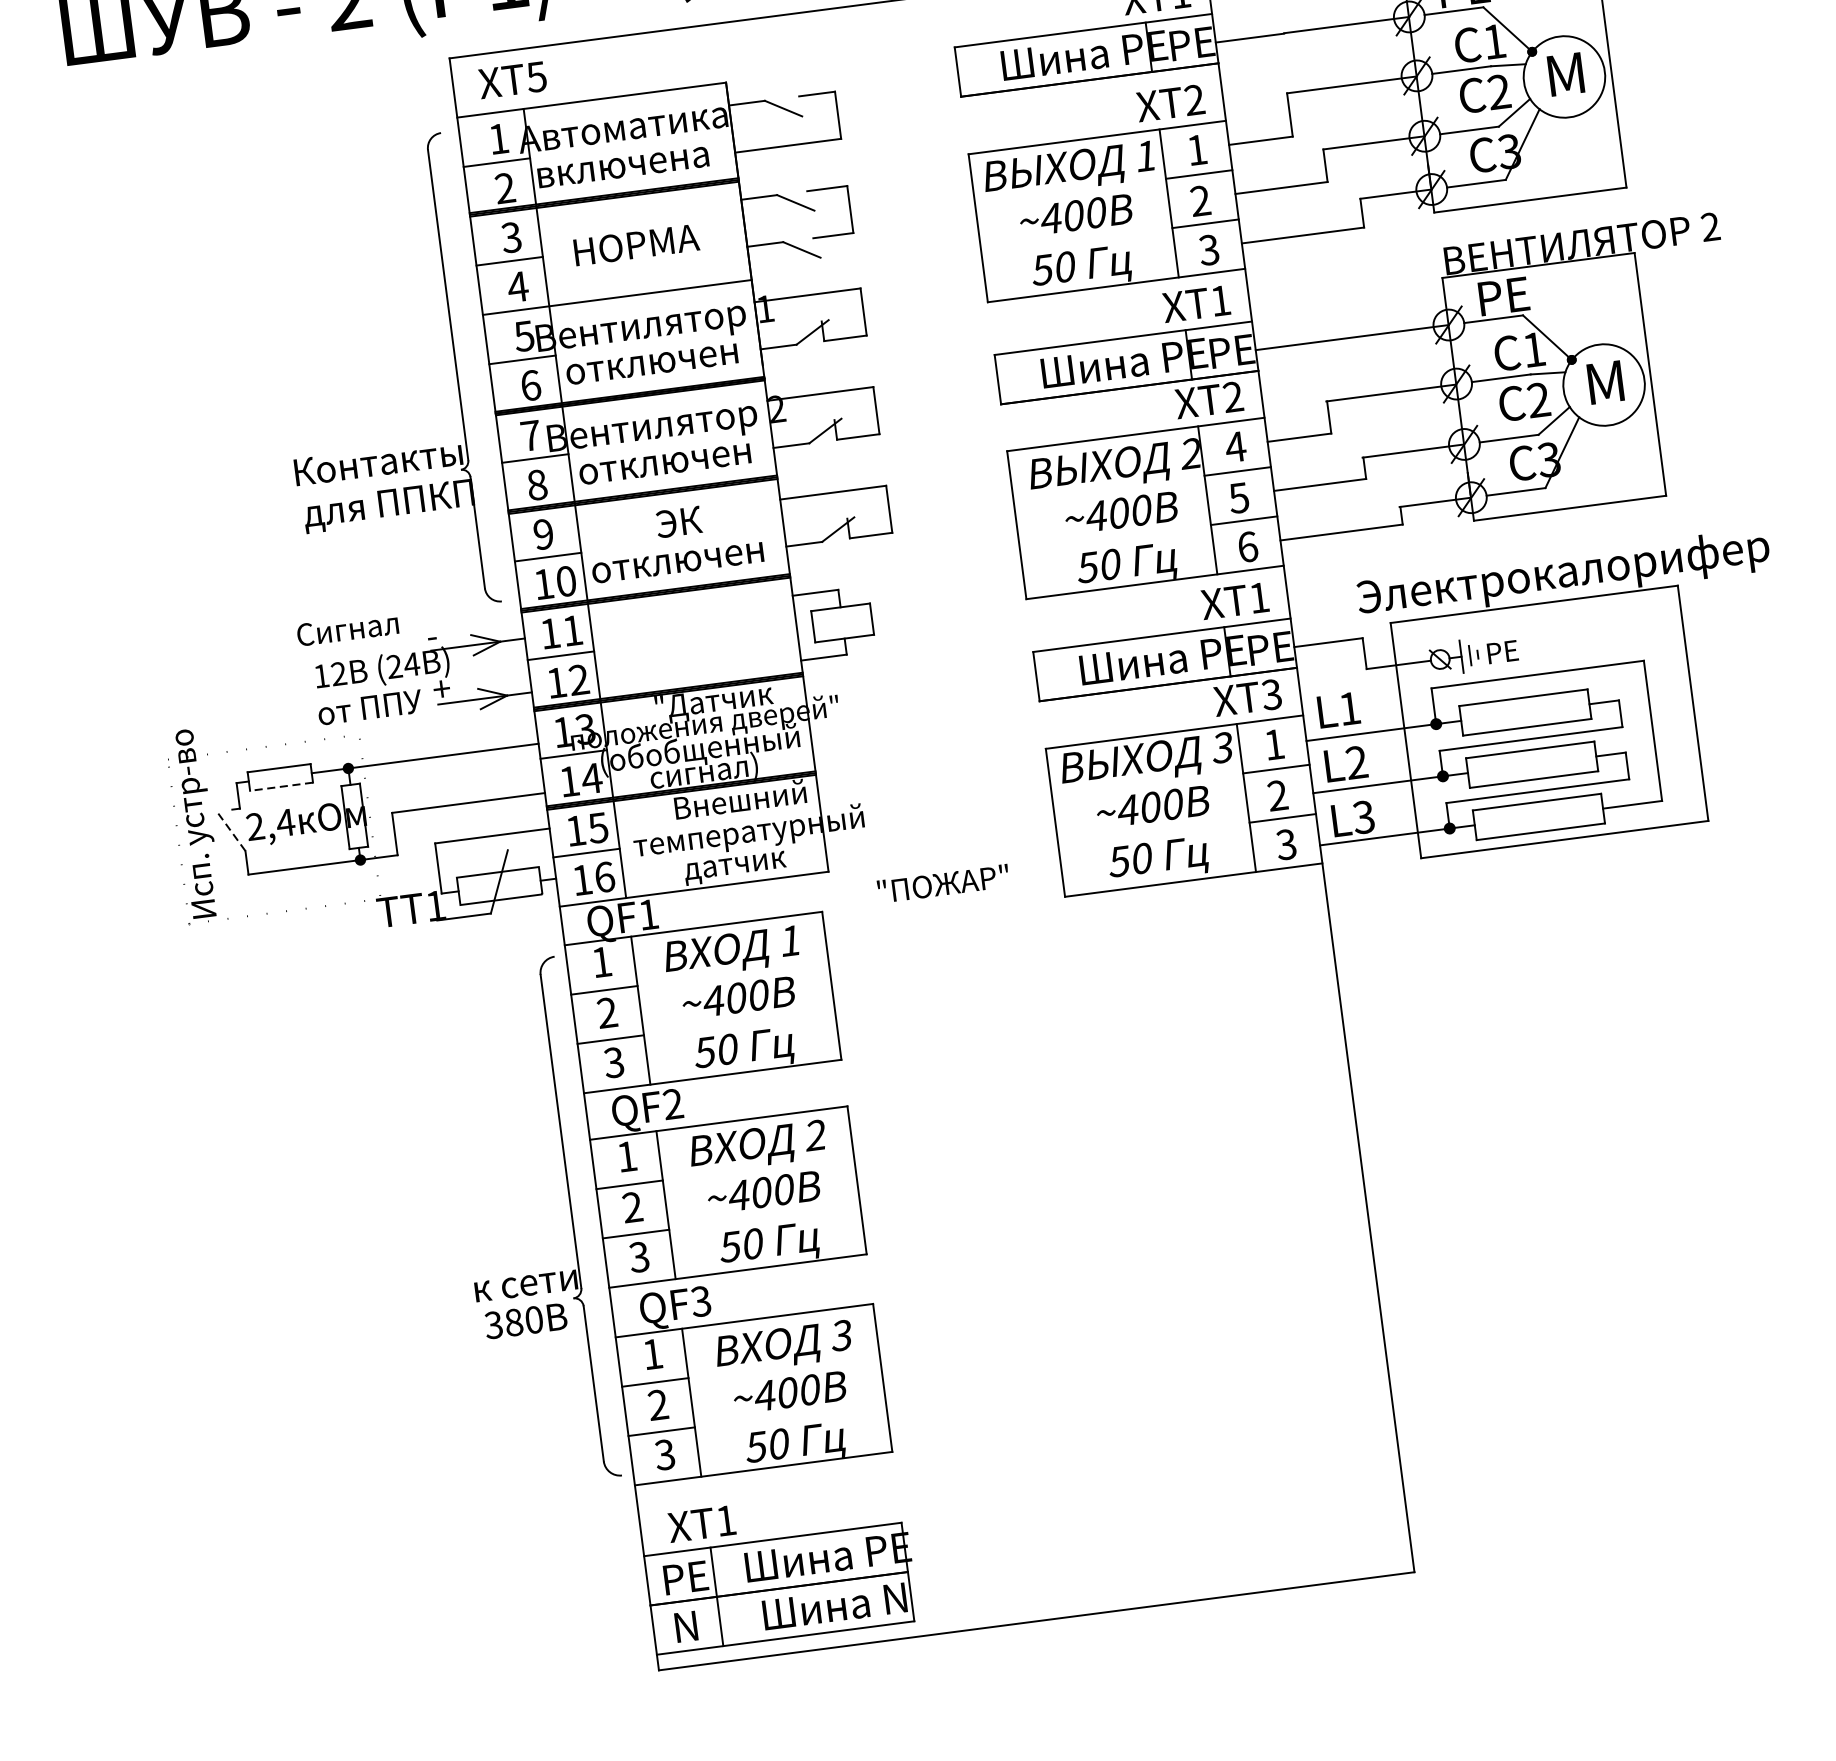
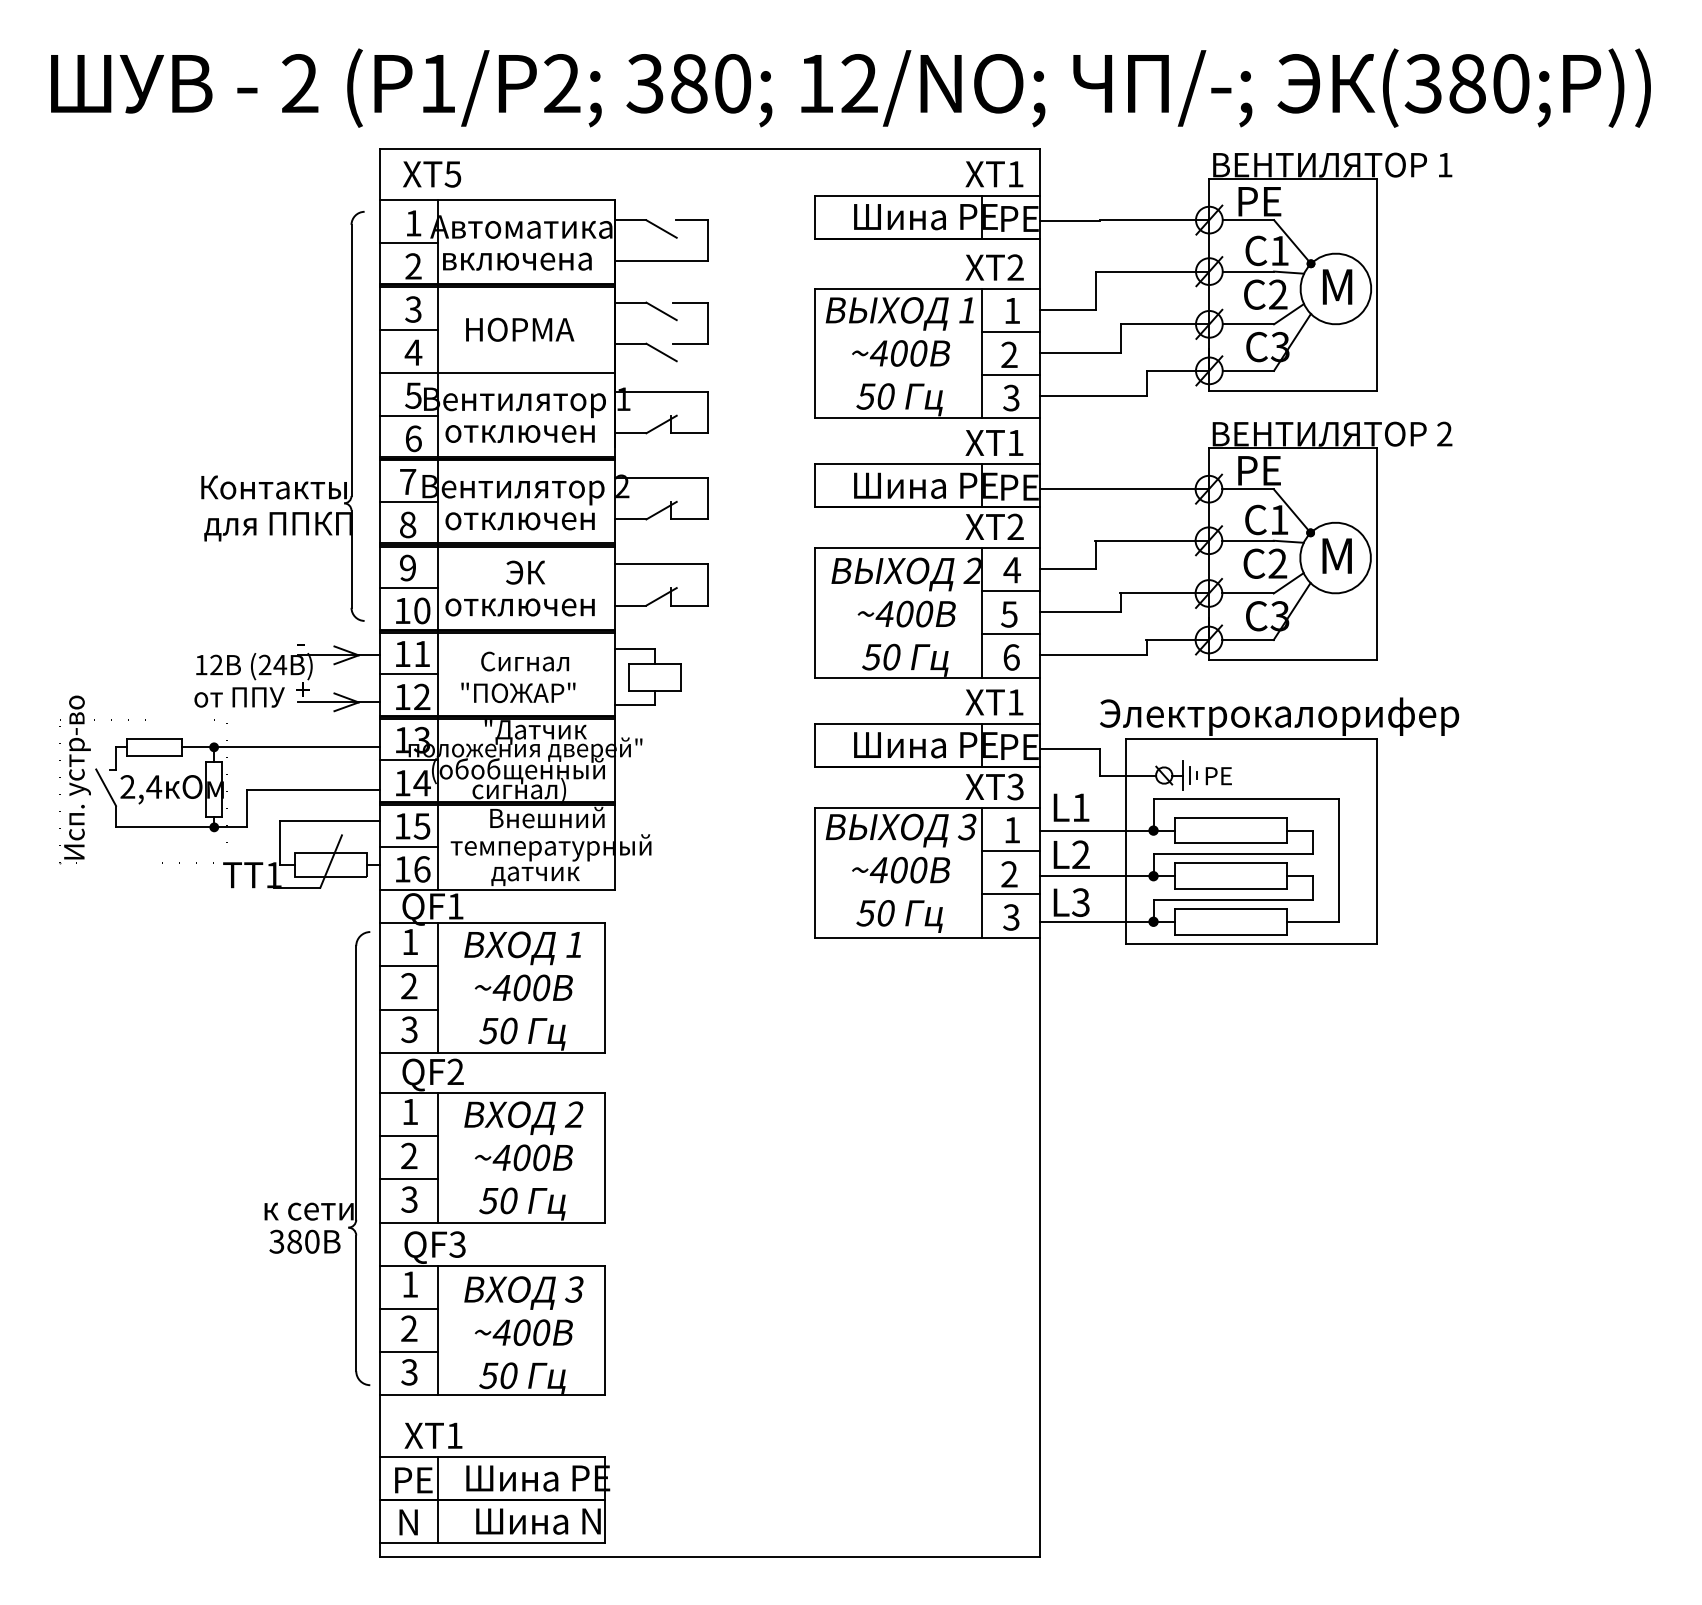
text: (347, 629) -> (524, 661), moved
line: (281, 786) -> (154, 755), dashed -> solid
line: (231, 830) -> (106, 787), dashed -> solid
text: (943, 883) -> (518, 692), moved

